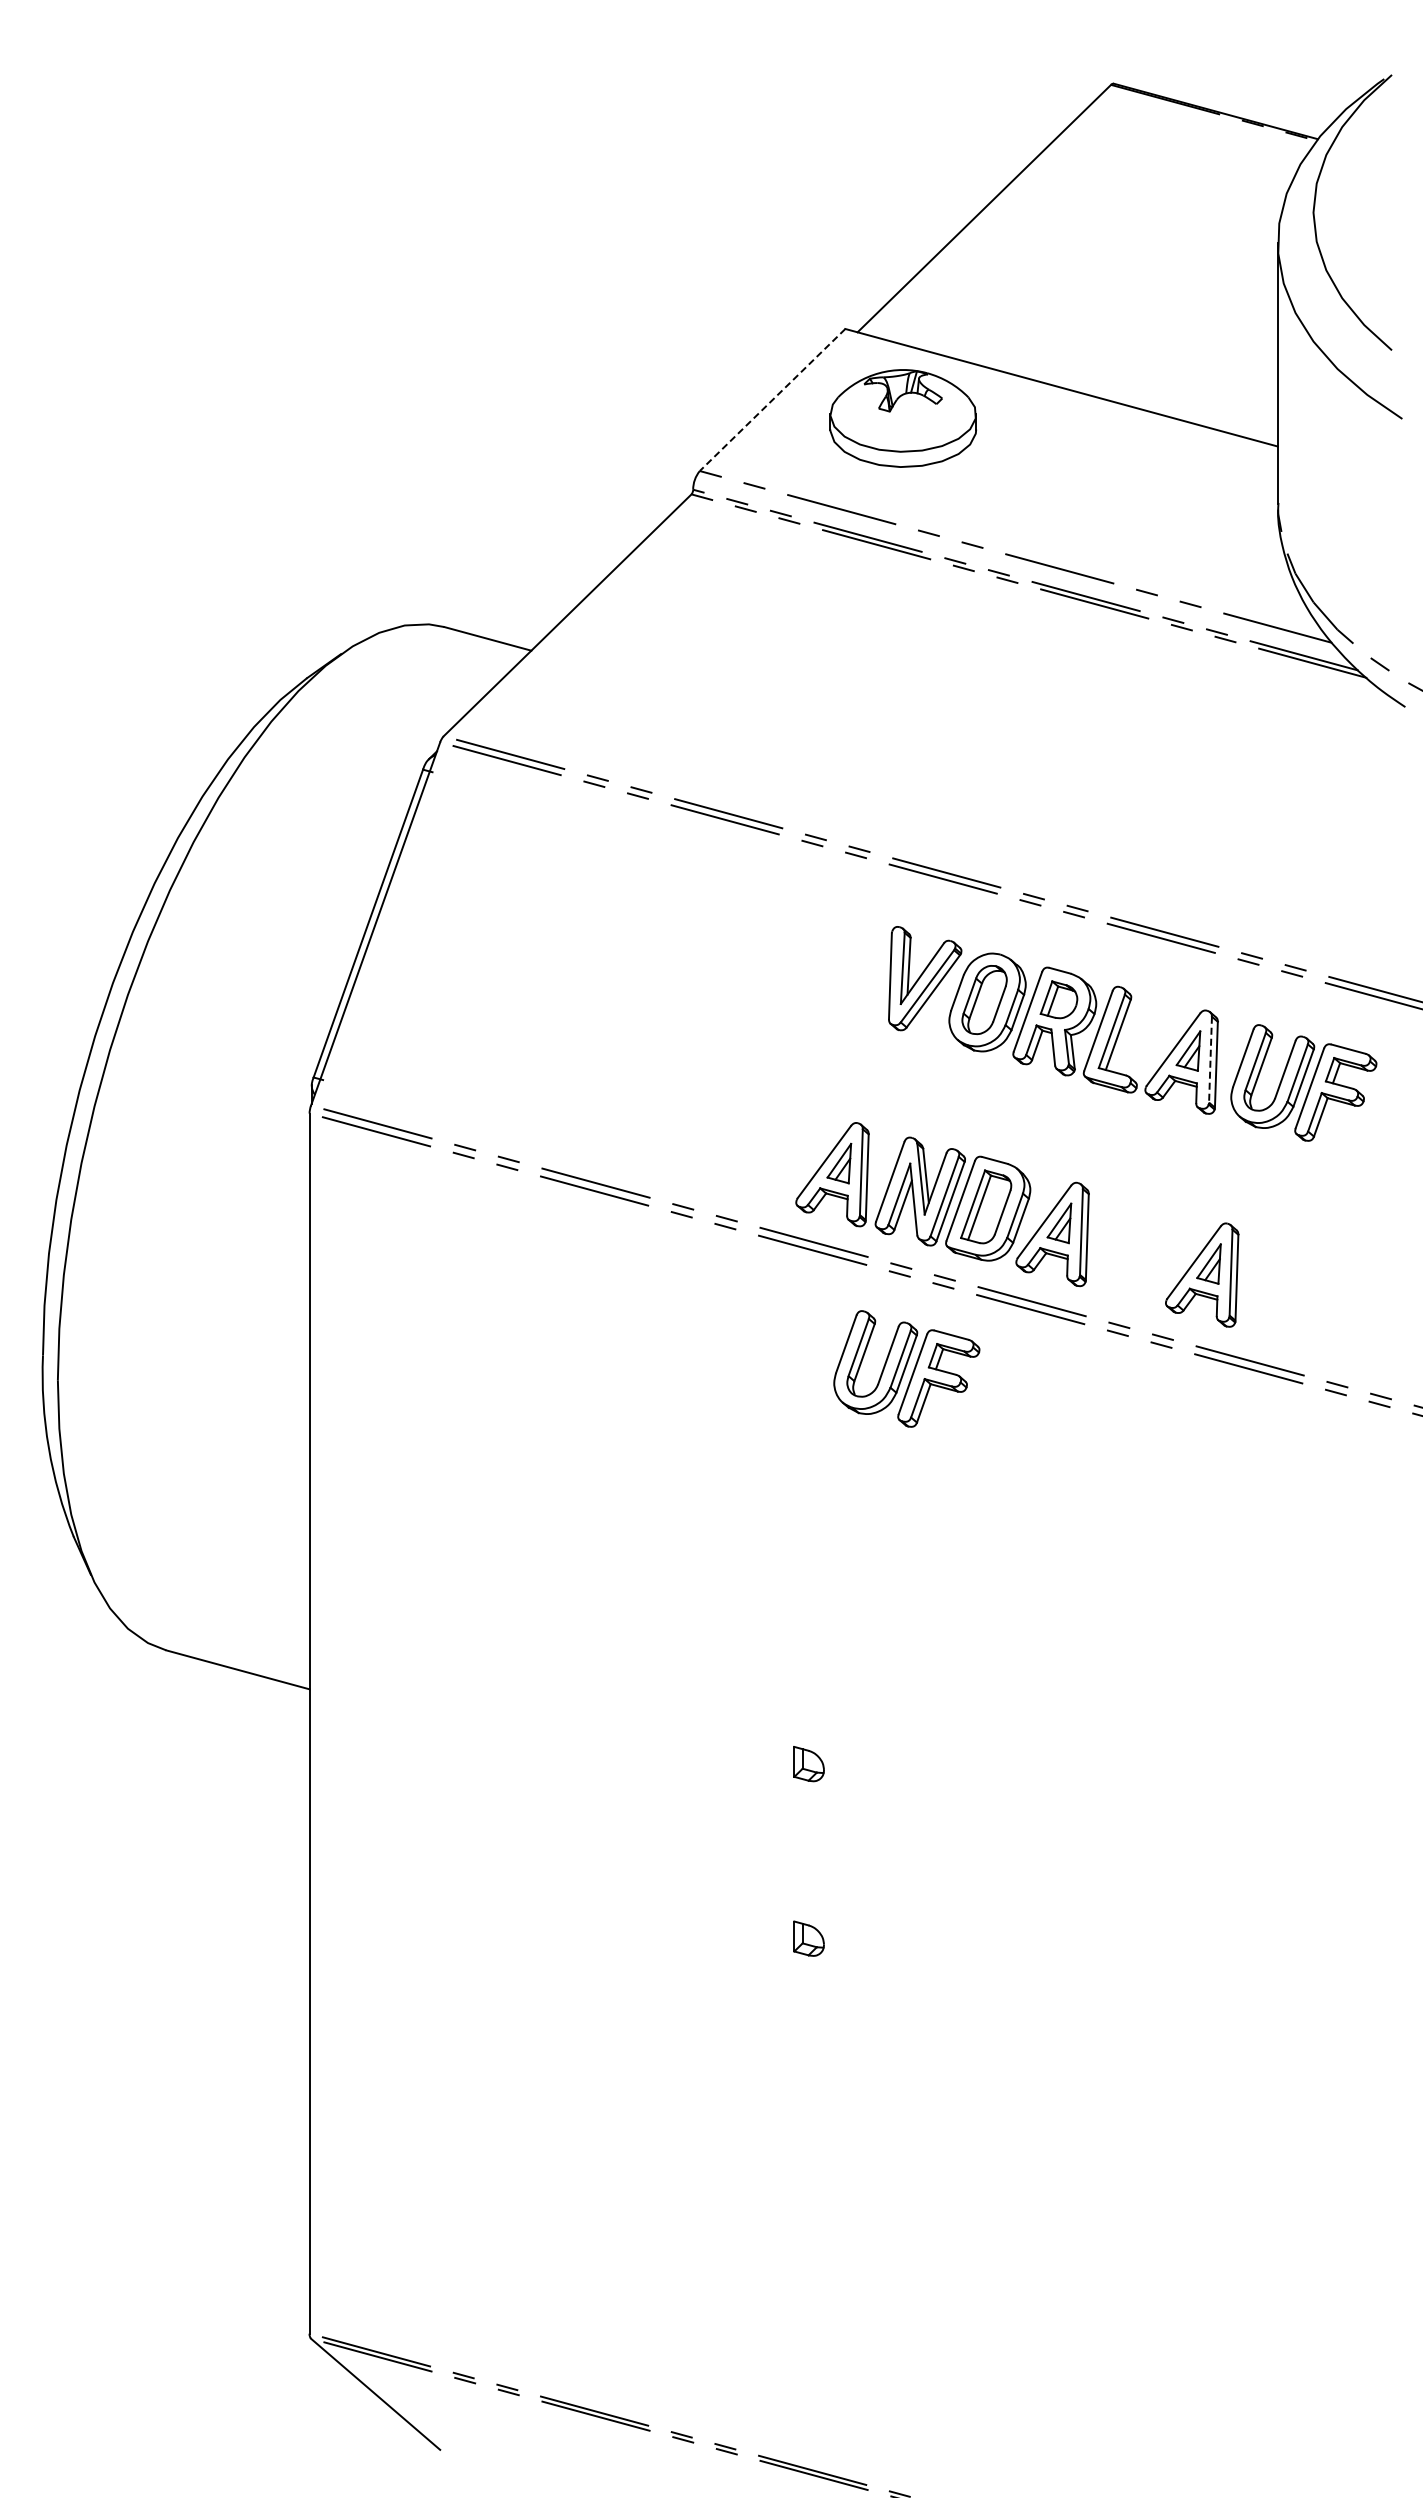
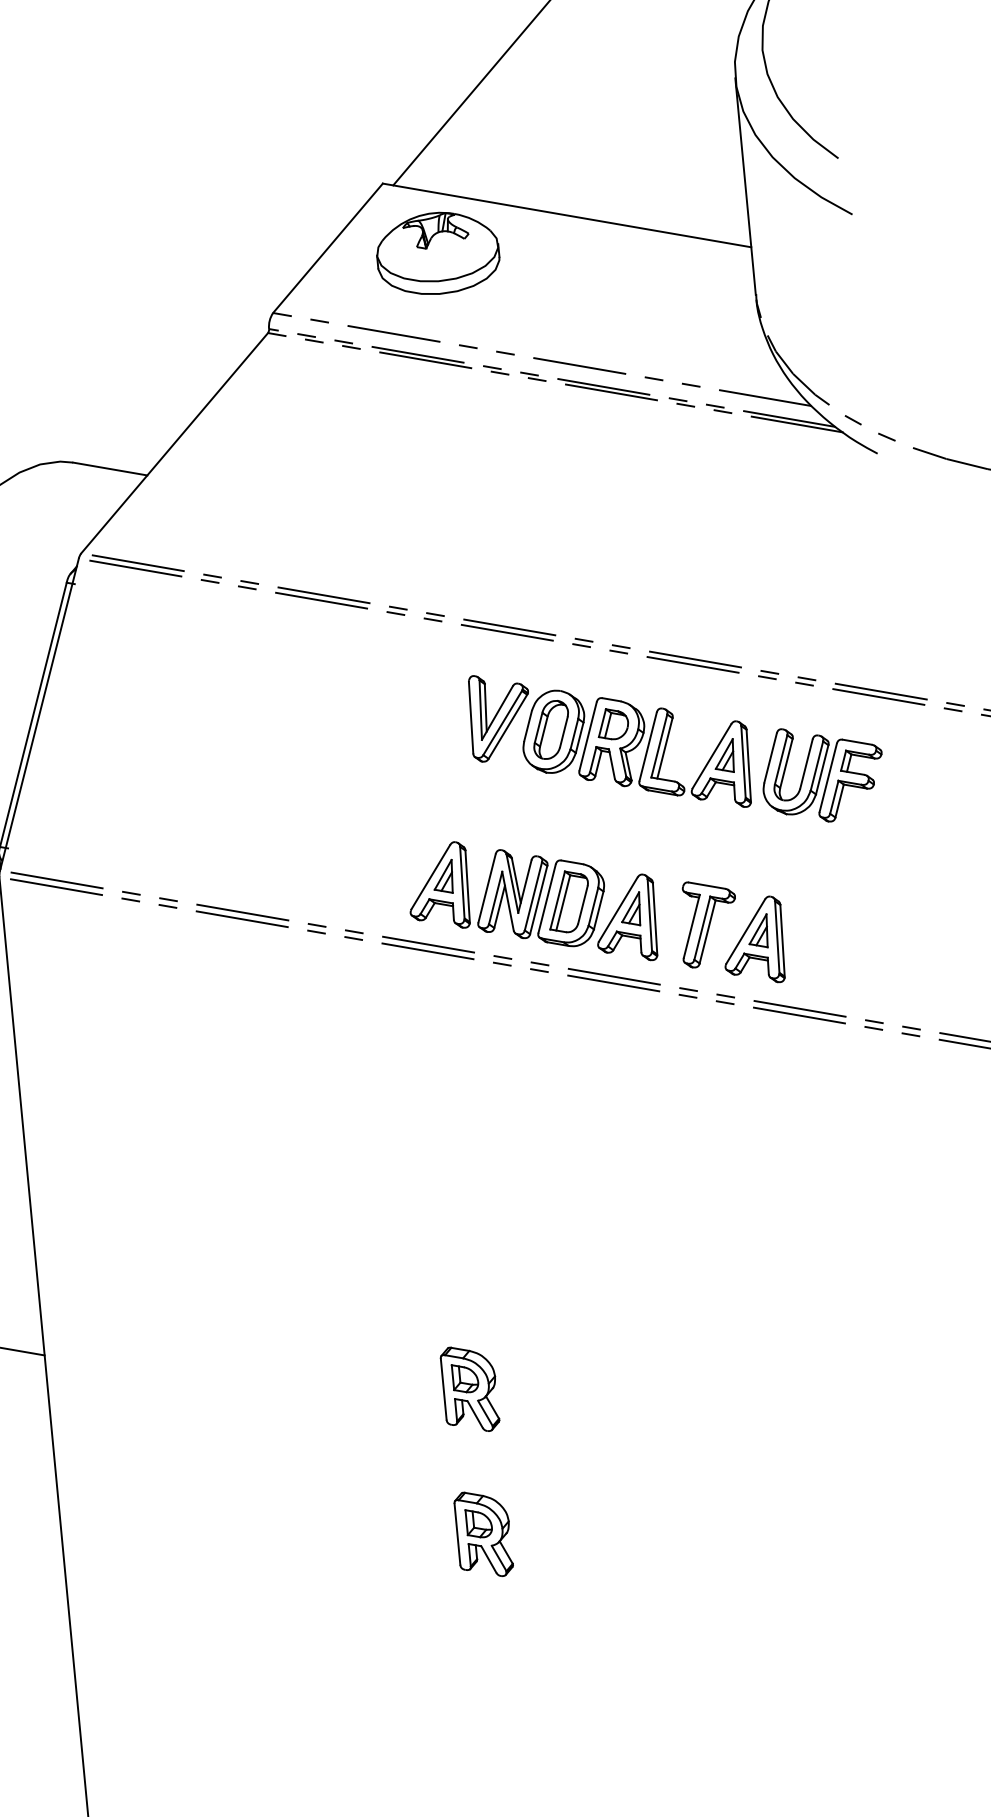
line: (772, 400) -> (327, 248), dashed -> solid
line: (1210, 1059) -> (743, 761), dashed -> solid
part: (1150, 1248) -> (708, 923), added
part: (906, 1368) -> (515, 1042), removed
part: (813, 1777) -> (470, 1389), added
part: (813, 1952) -> (483, 1534), added

